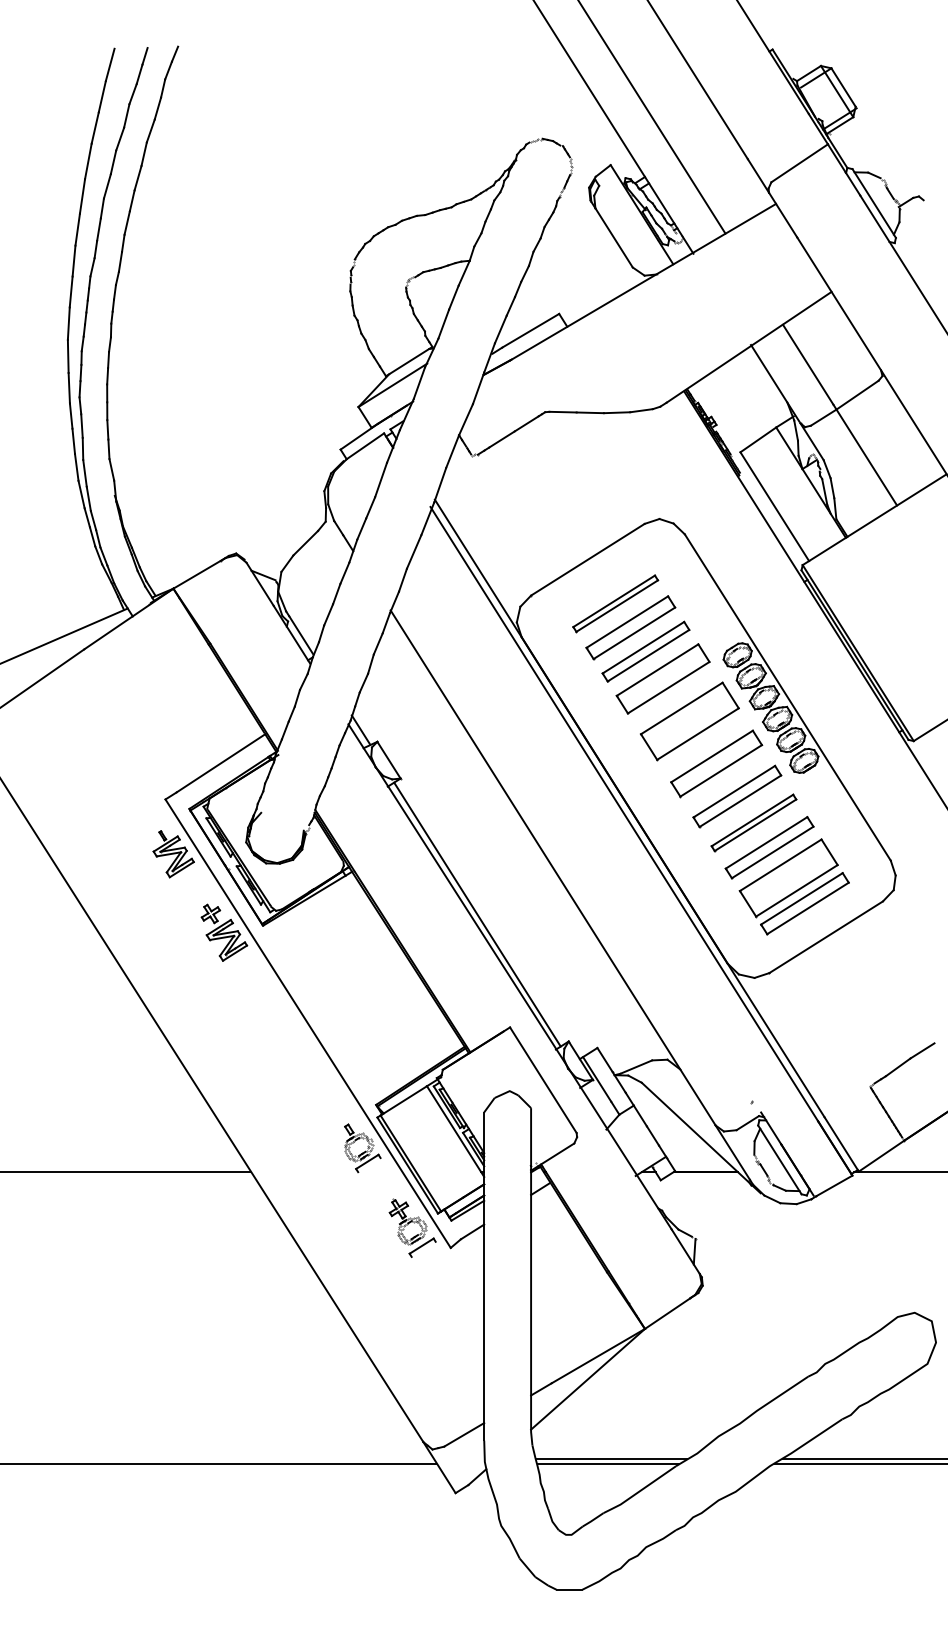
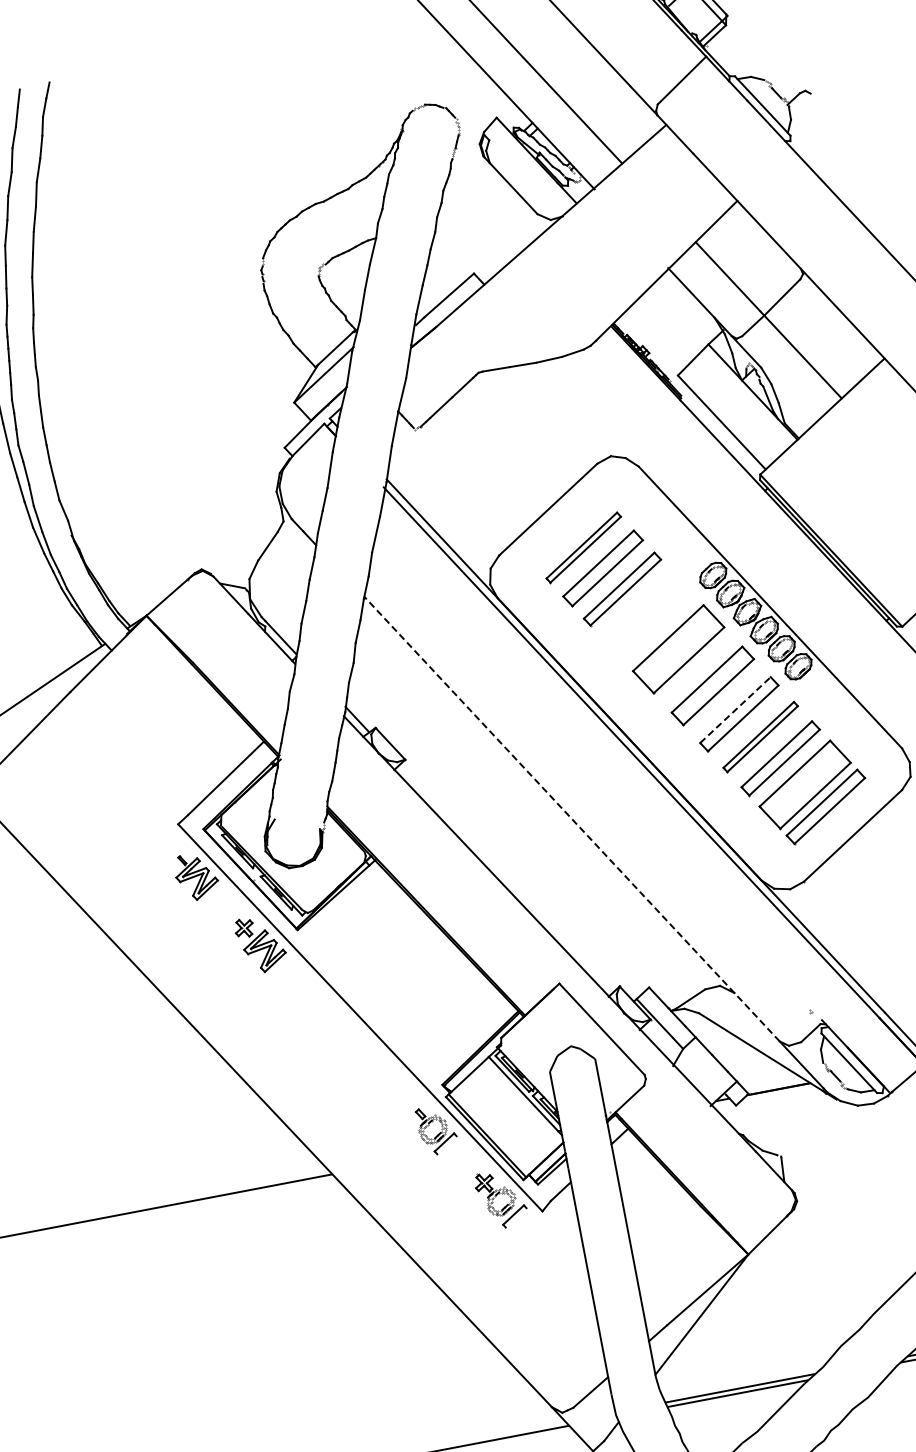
part: (662, 678) -> (643, 612), removed
line: (734, 791) -> (735, 709), solid -> dashed
line: (553, 867) -> (572, 818), solid -> dashed
line: (477, 914) -> (506, 878), removed

